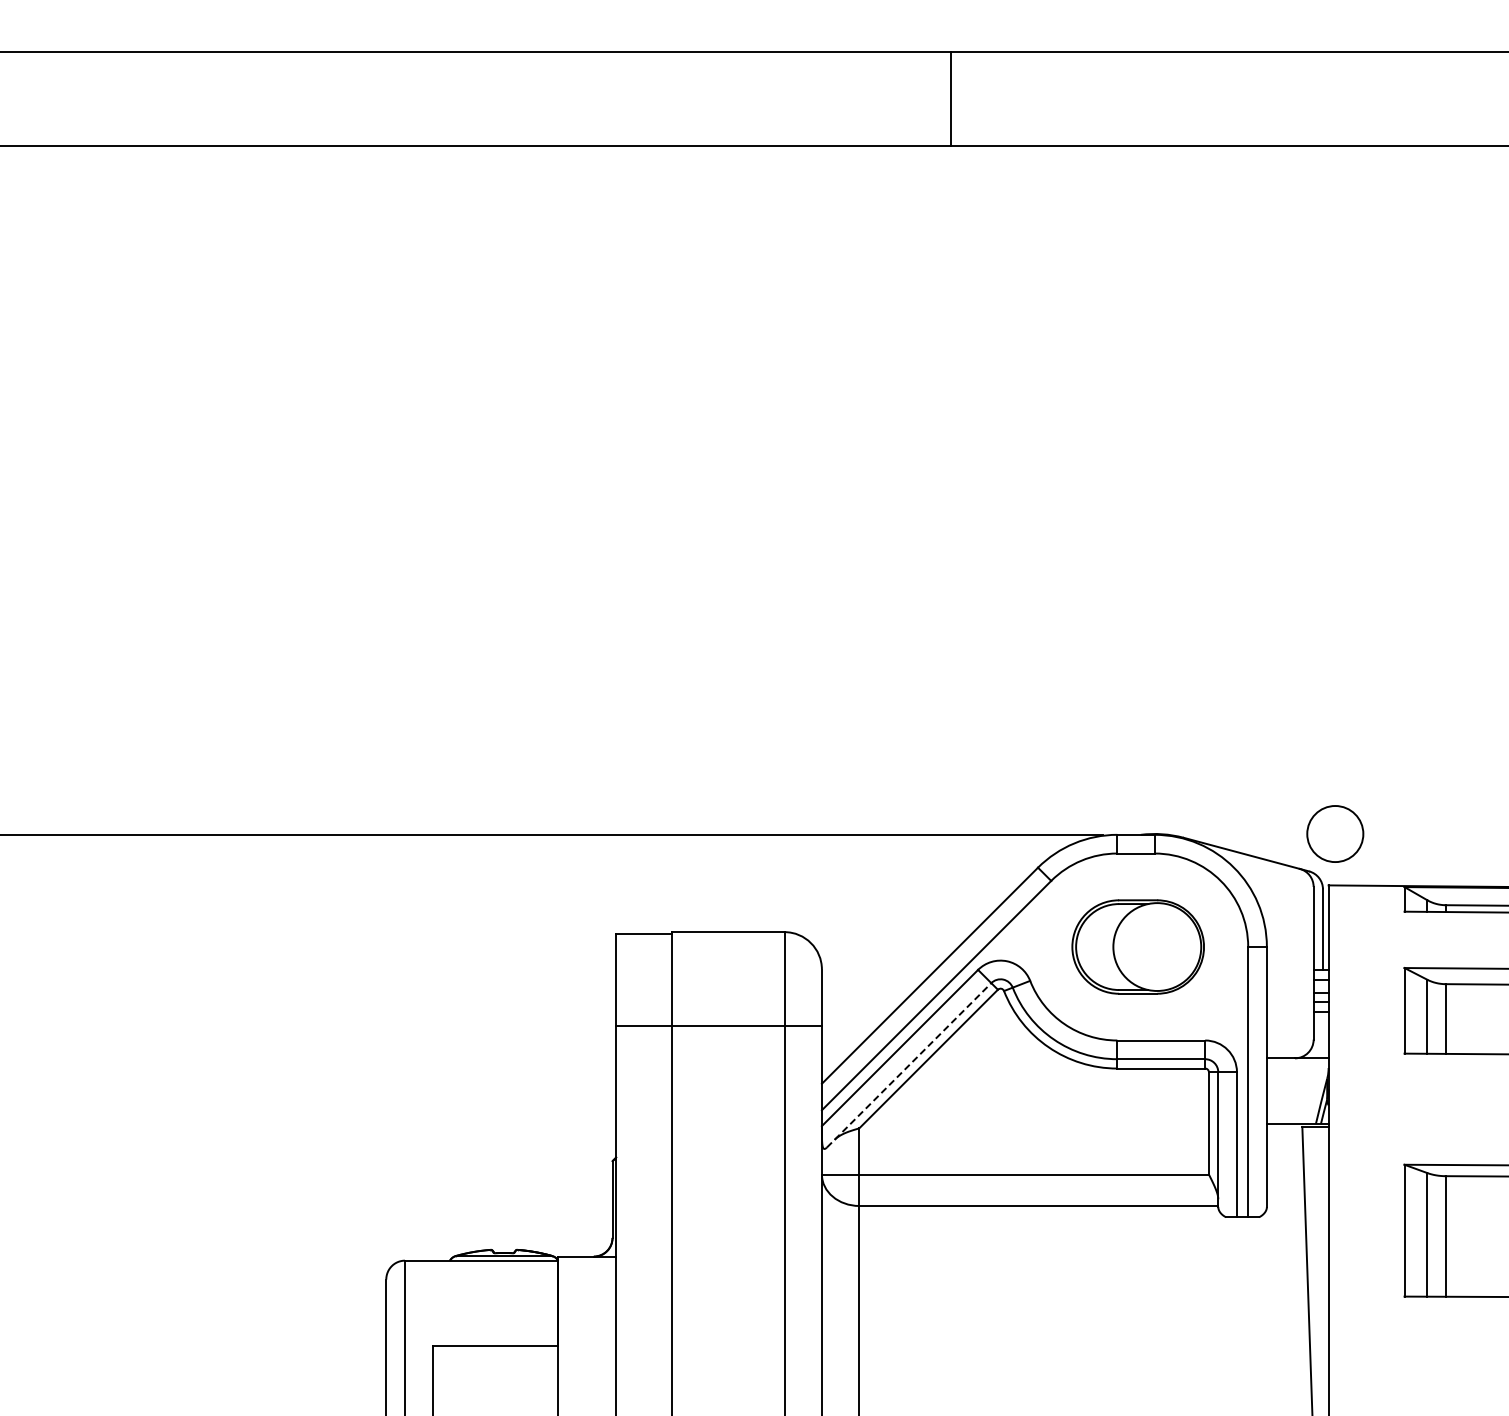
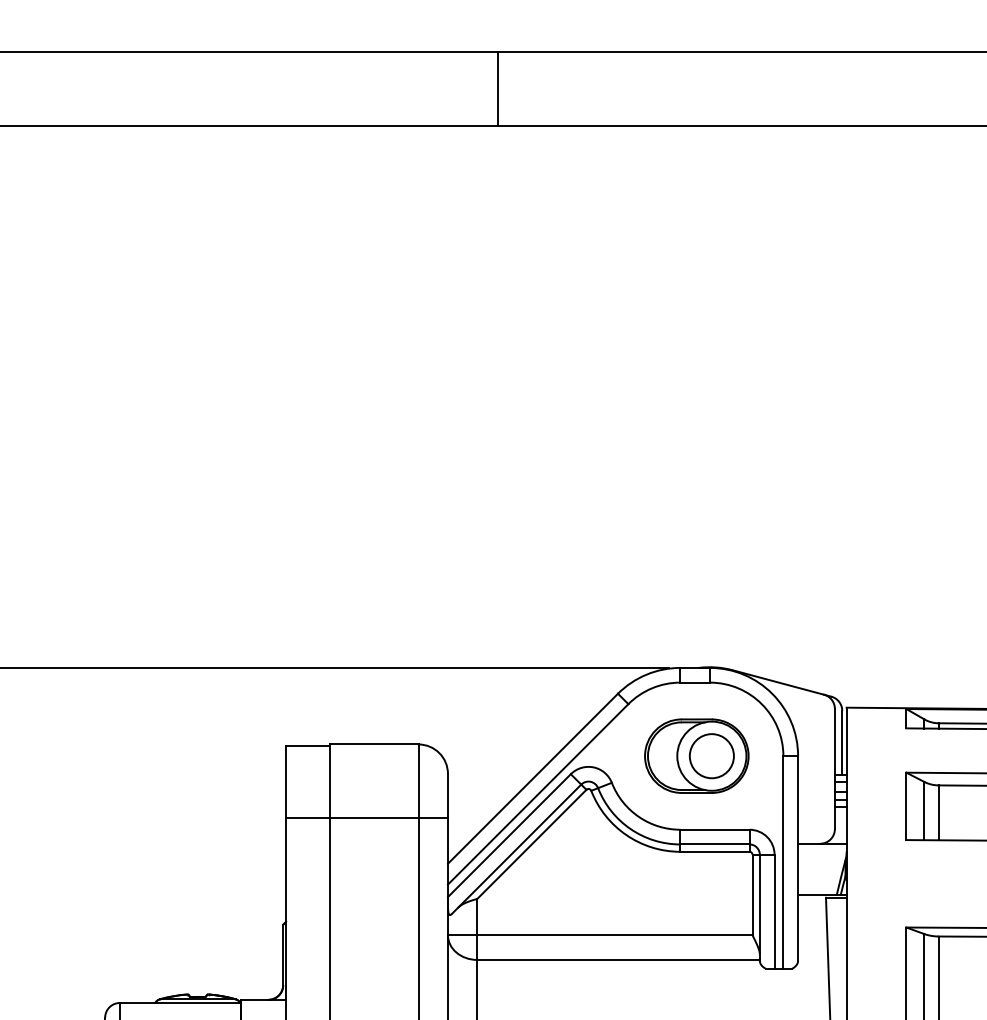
line: (951, 98) -> (497, 88), moved
circle: (1335, 833) -> (712, 755), moved
line: (909, 1064) -> (516, 848), dashed -> solid

